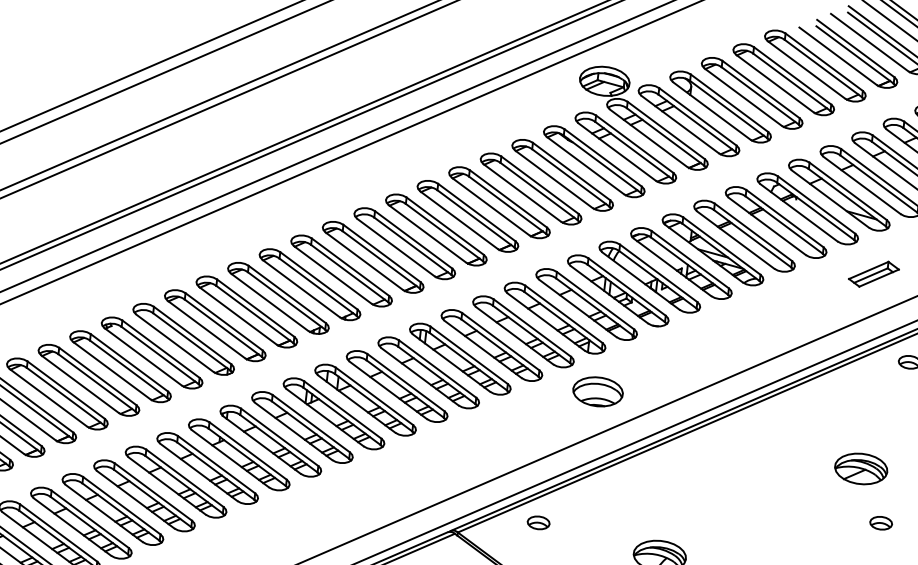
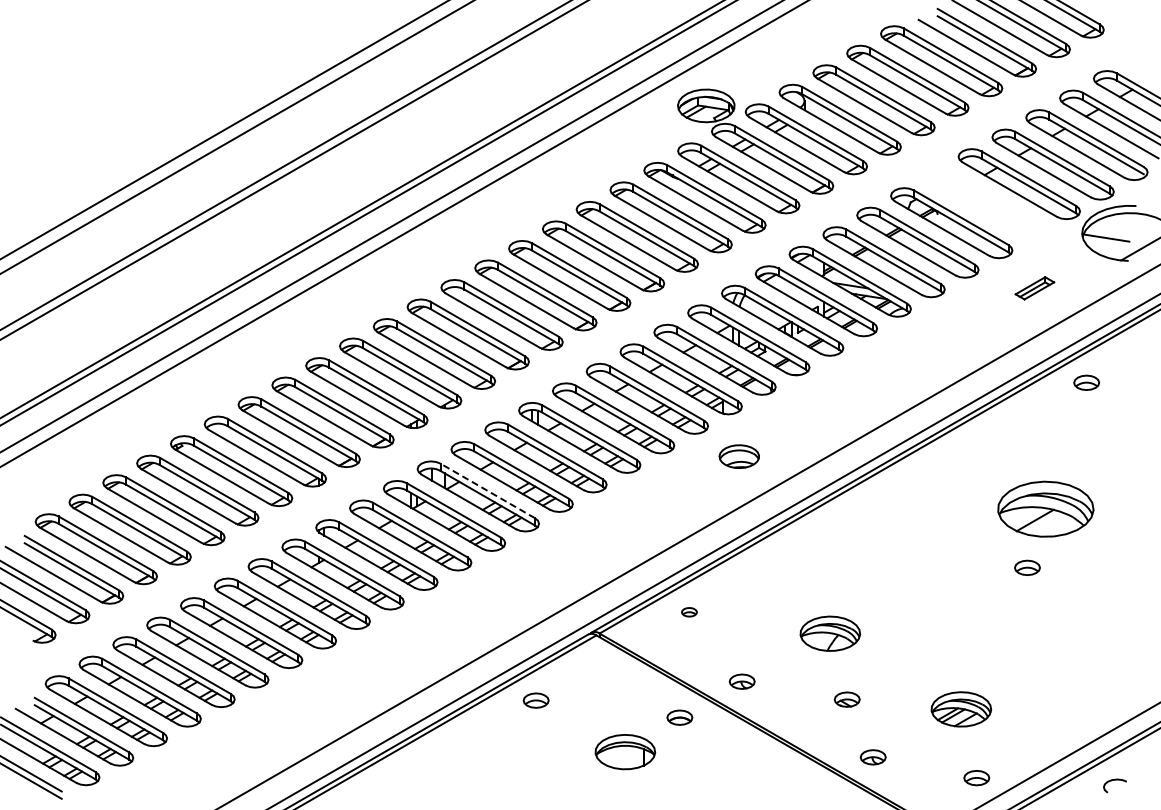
part: (839, 195) -> (985, 203), removed
part: (873, 274) -> (1034, 288), size x0.7
part: (598, 391) -> (739, 456), size x0.7
line: (374, 395) -> (487, 490), solid -> dashed
part: (860, 469) -> (1045, 509), size x1.6
part: (881, 522) -> (1027, 567), moved
part: (538, 523) -> (689, 612), size x0.6

